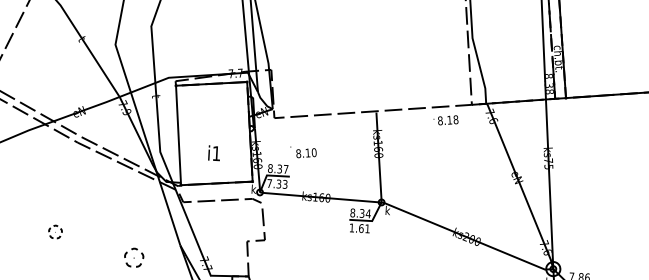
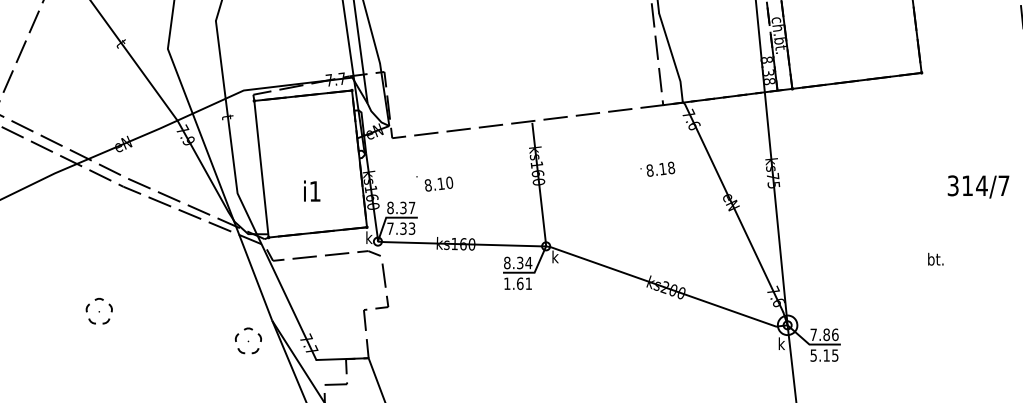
text: (445, 119) -> (657, 168), moved
part: (54, 232) -> (98, 311), size x1.43
part: (134, 257) -> (248, 340), moved

